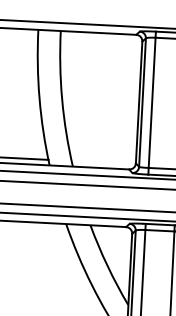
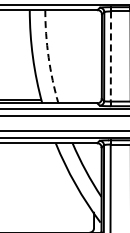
arc: (61, 99) -> (48, 57), solid -> dashed
line: (151, 104) -> (110, 57), solid -> dashed

